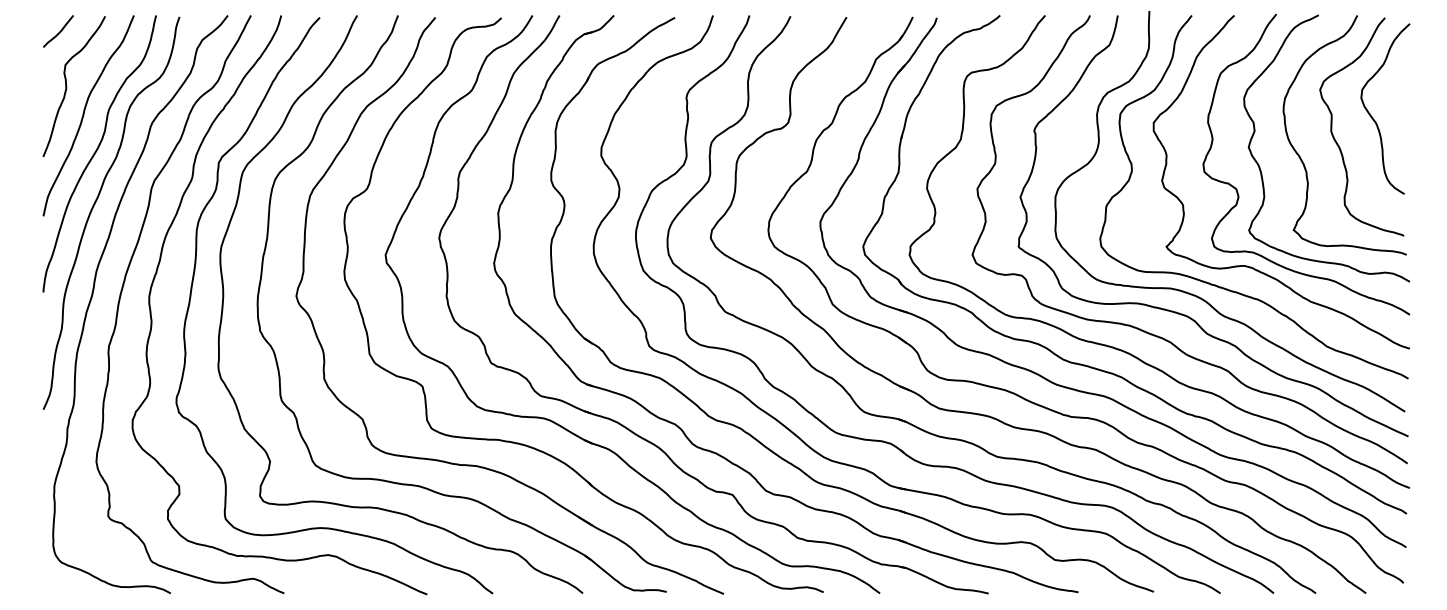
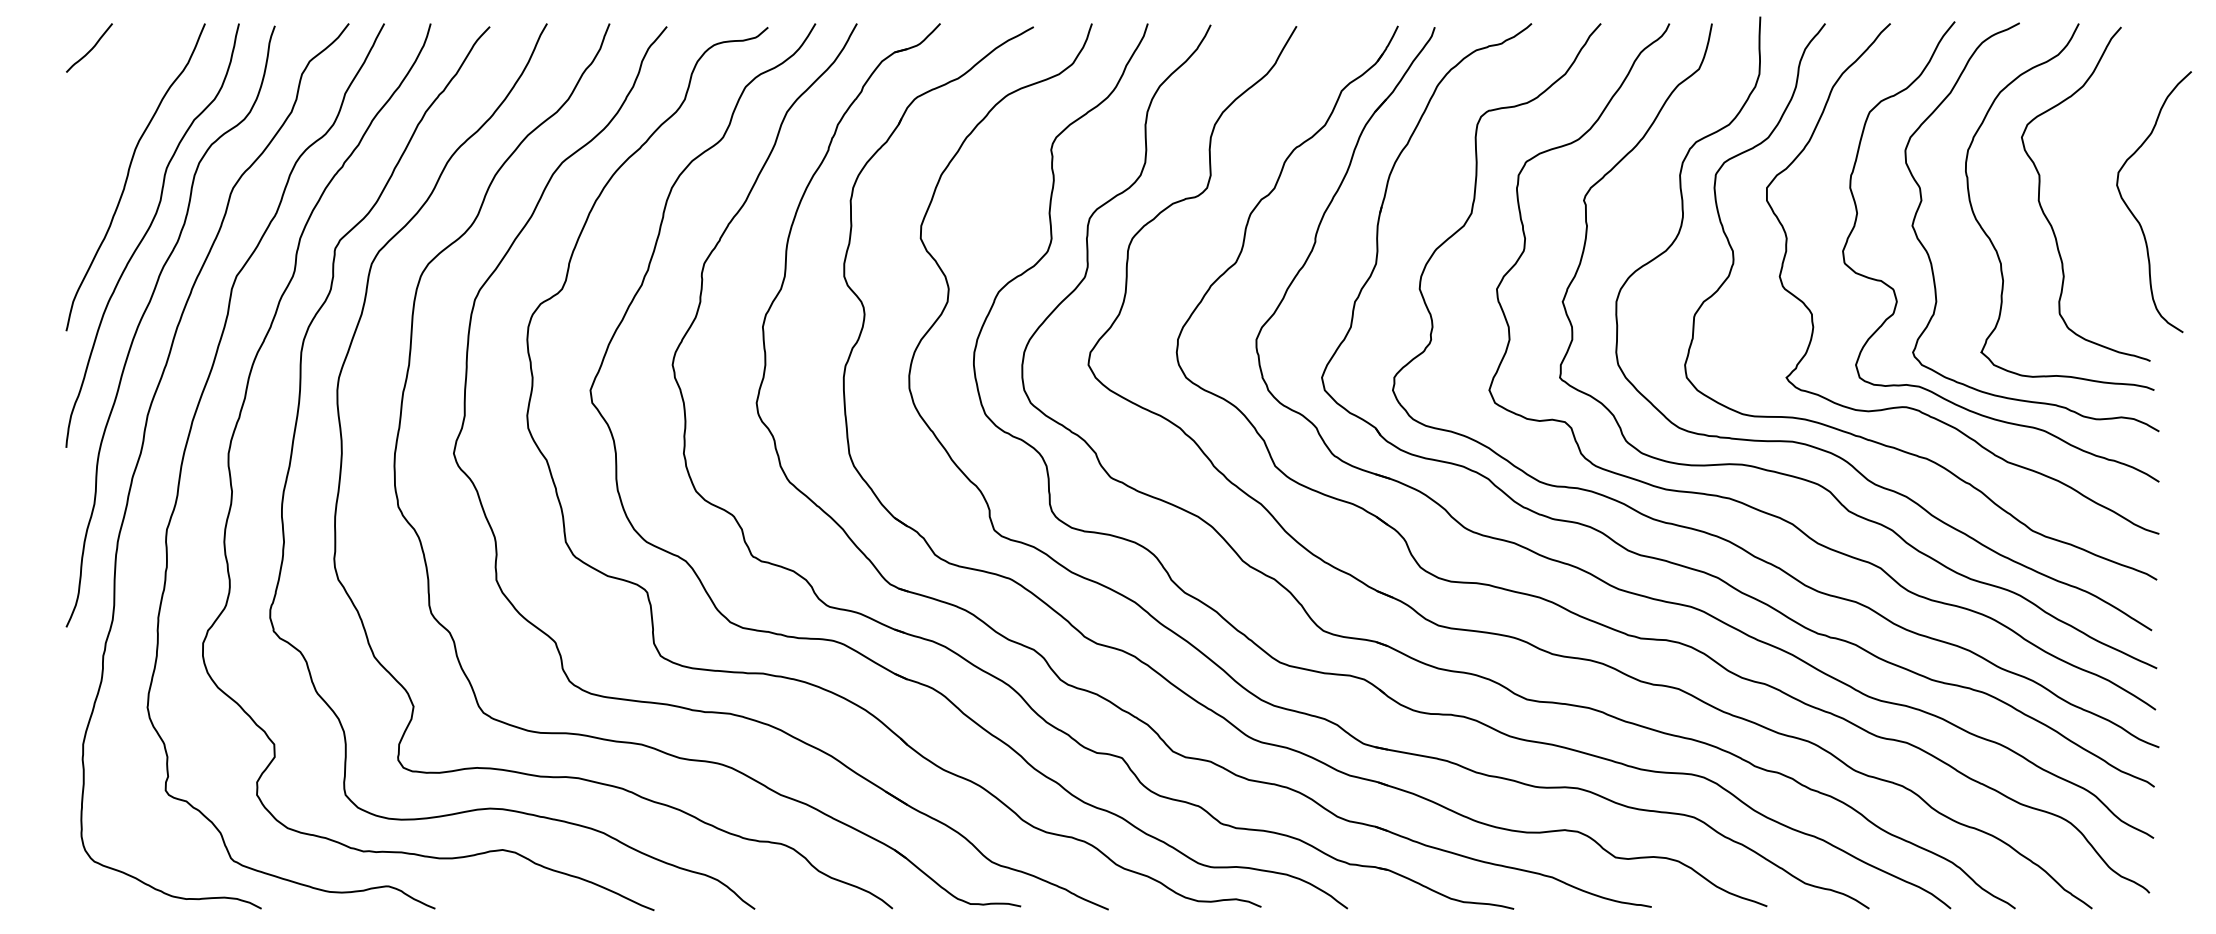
curve: (67, 86) -> (103, 132), removed
curve: (1373, 117) -> (2135, 215), moved

